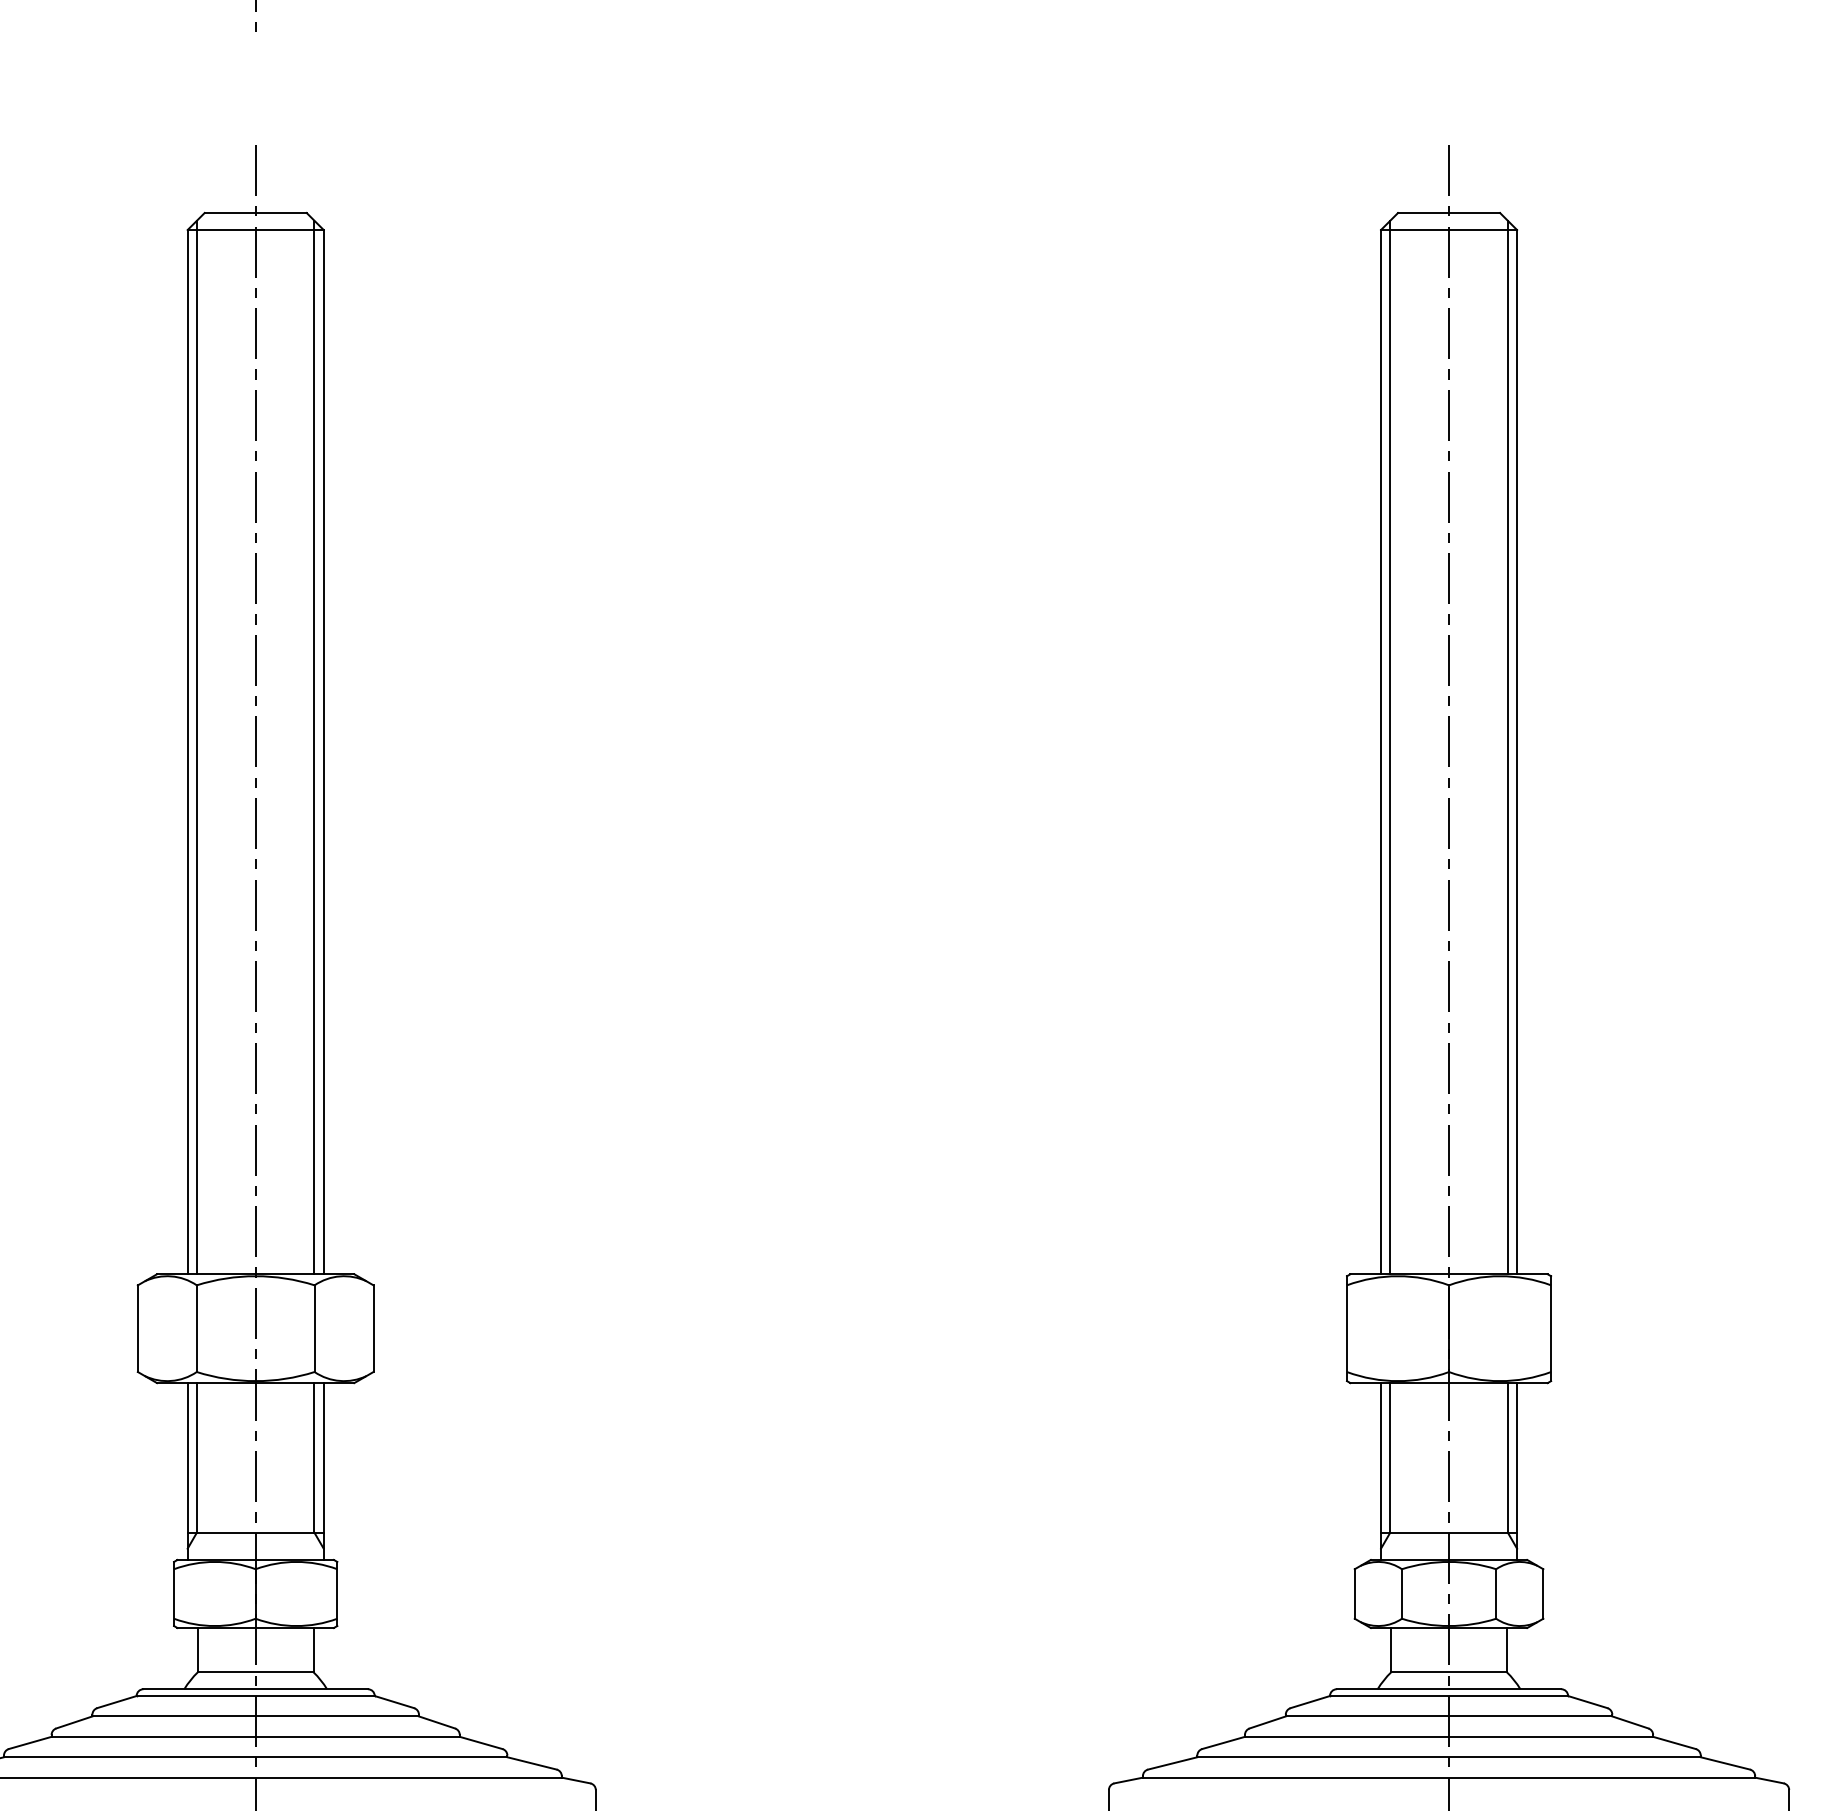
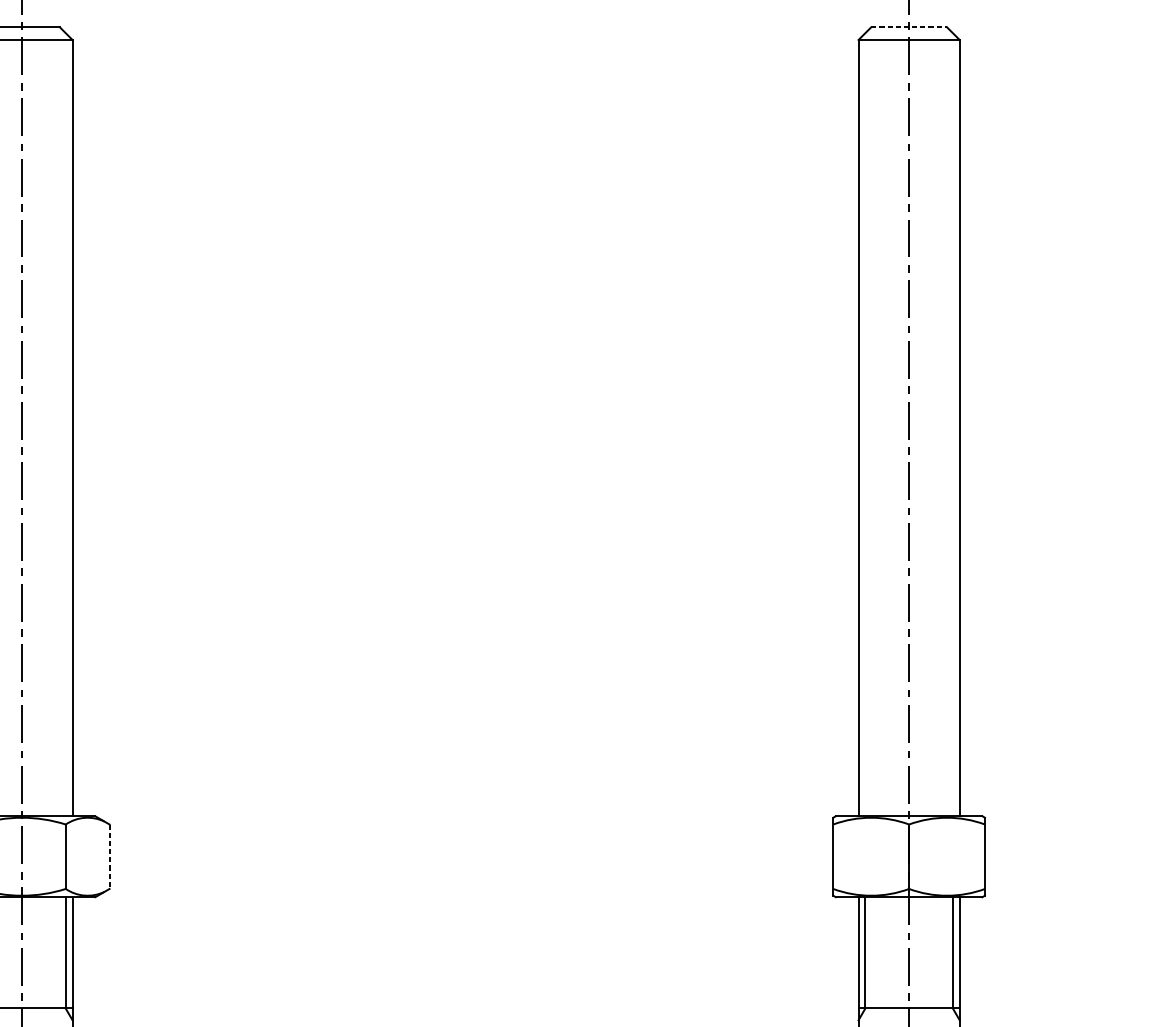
line: (1449, 213) -> (909, 27), solid -> dashed
line: (314, 747) -> (65, 424), removed
line: (1390, 747) -> (865, 424), removed
line: (1507, 747) -> (952, 424), removed
line: (373, 1329) -> (109, 857), solid -> dashed

